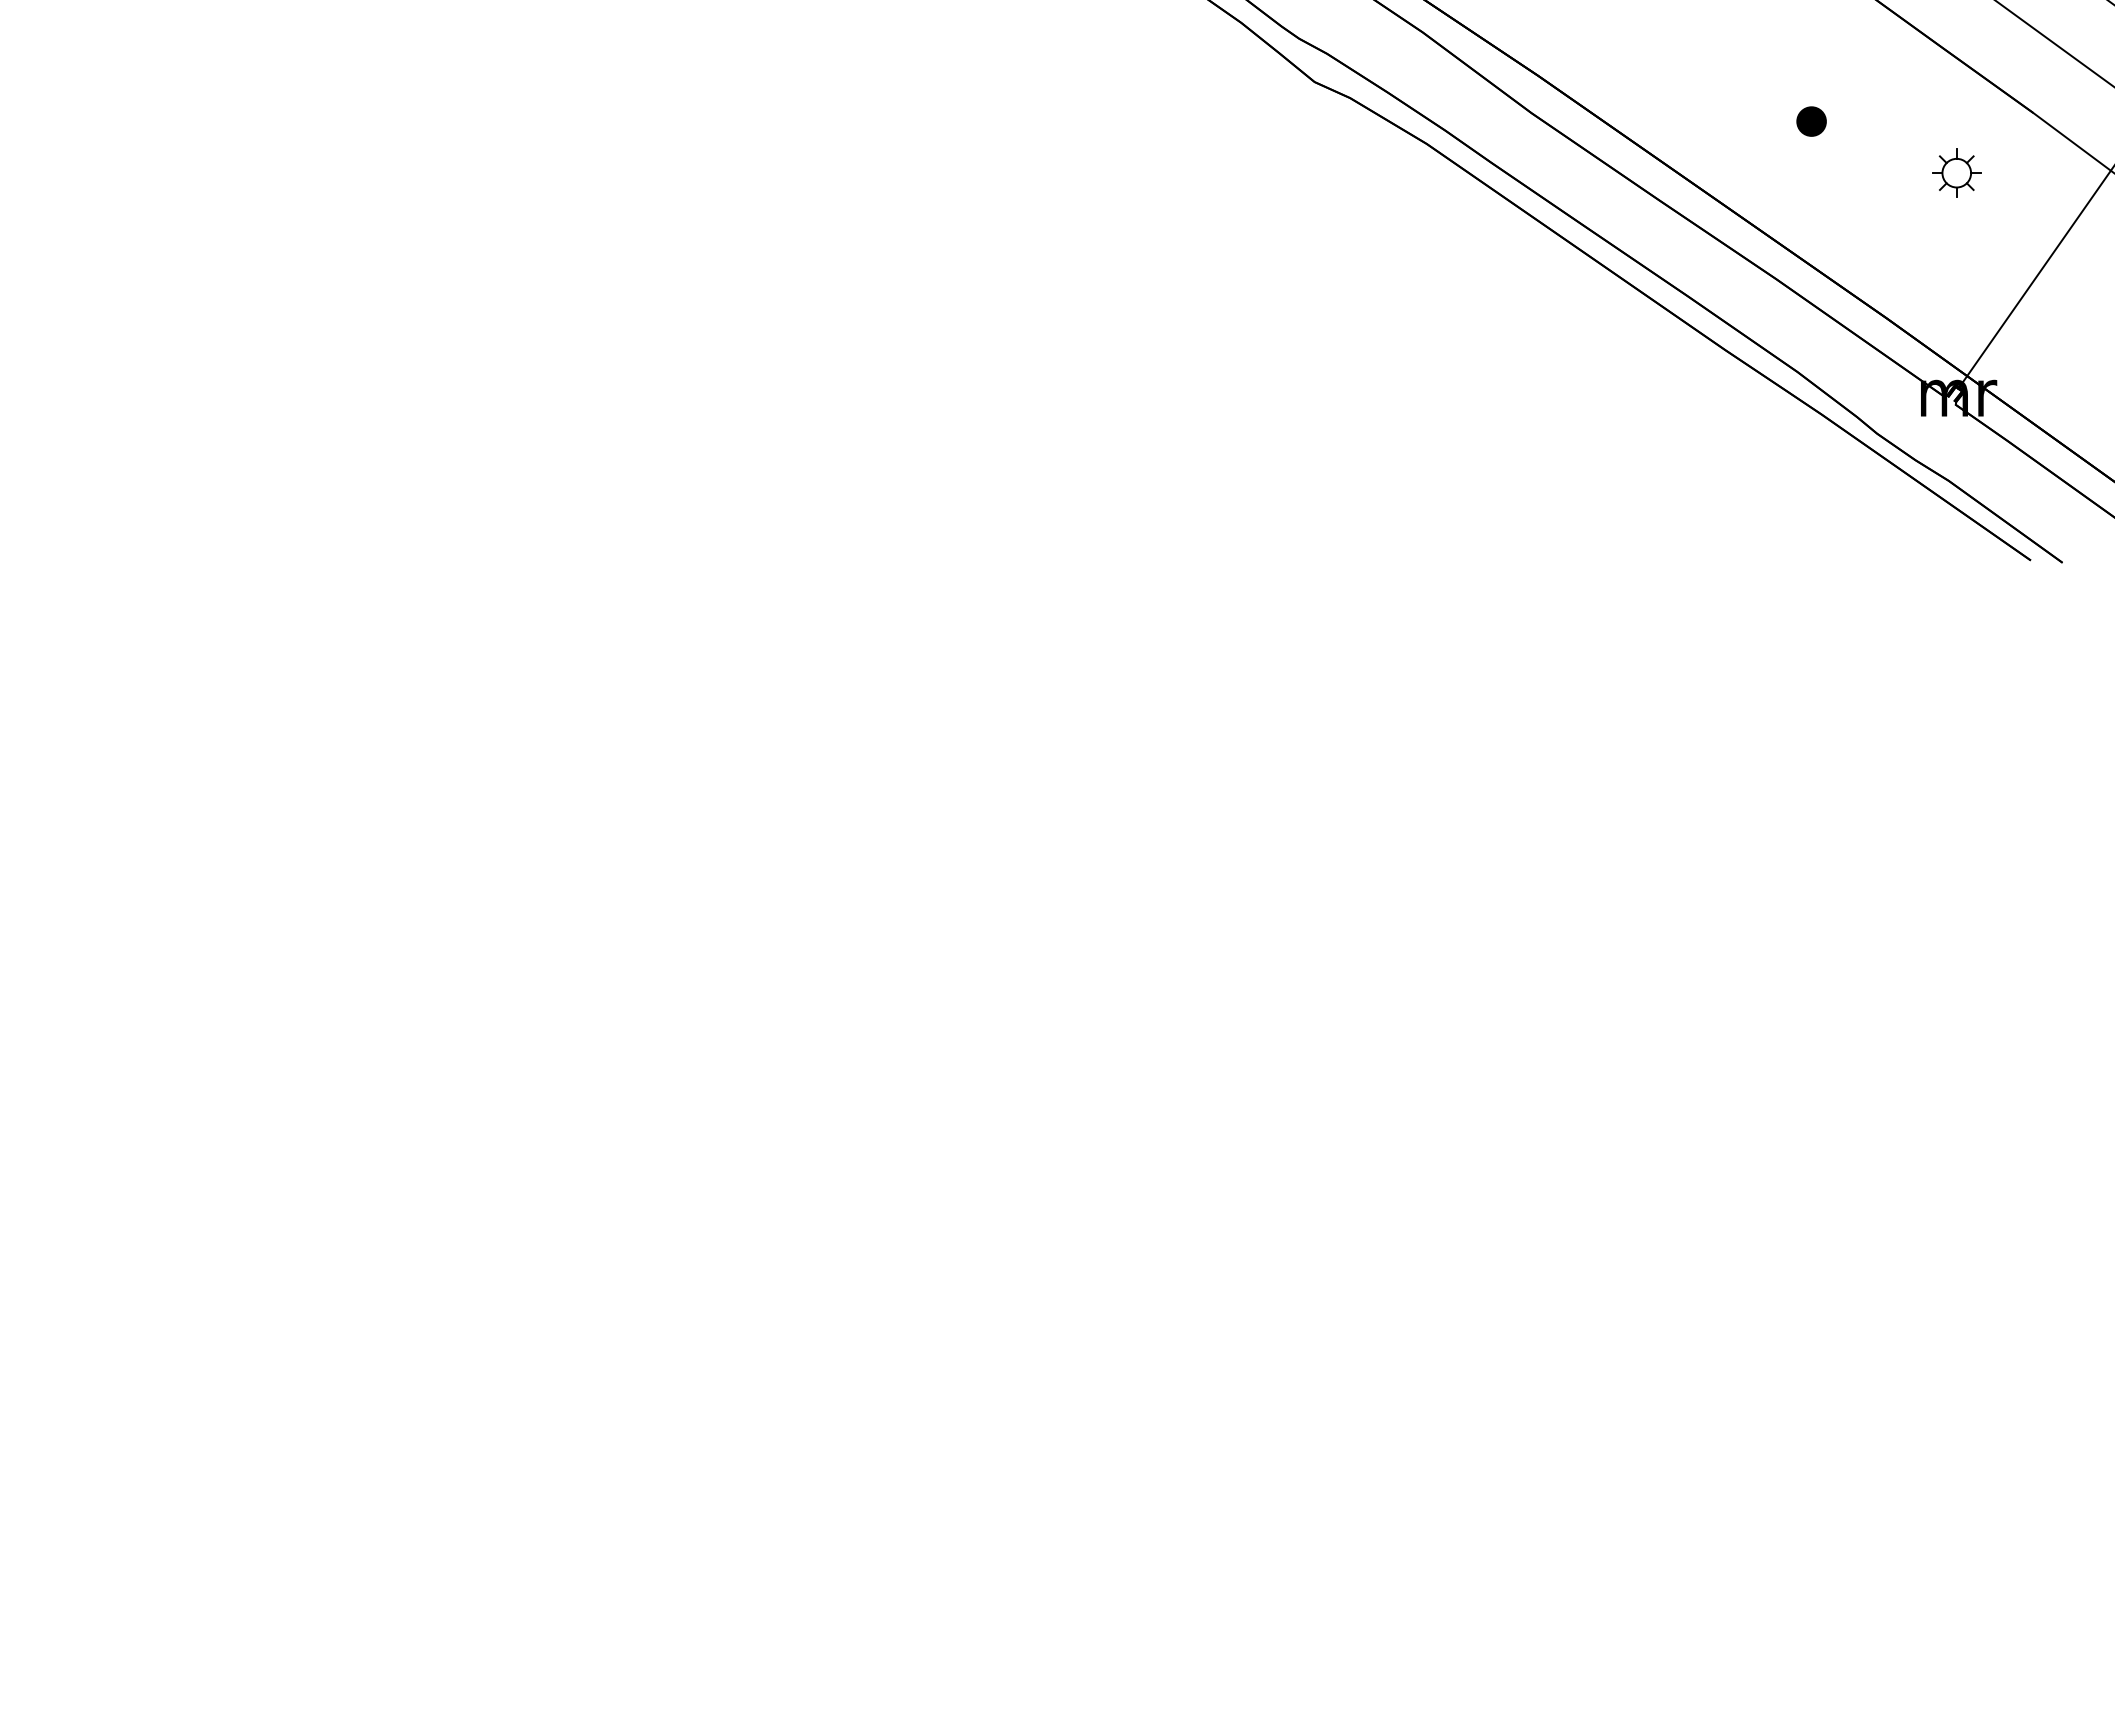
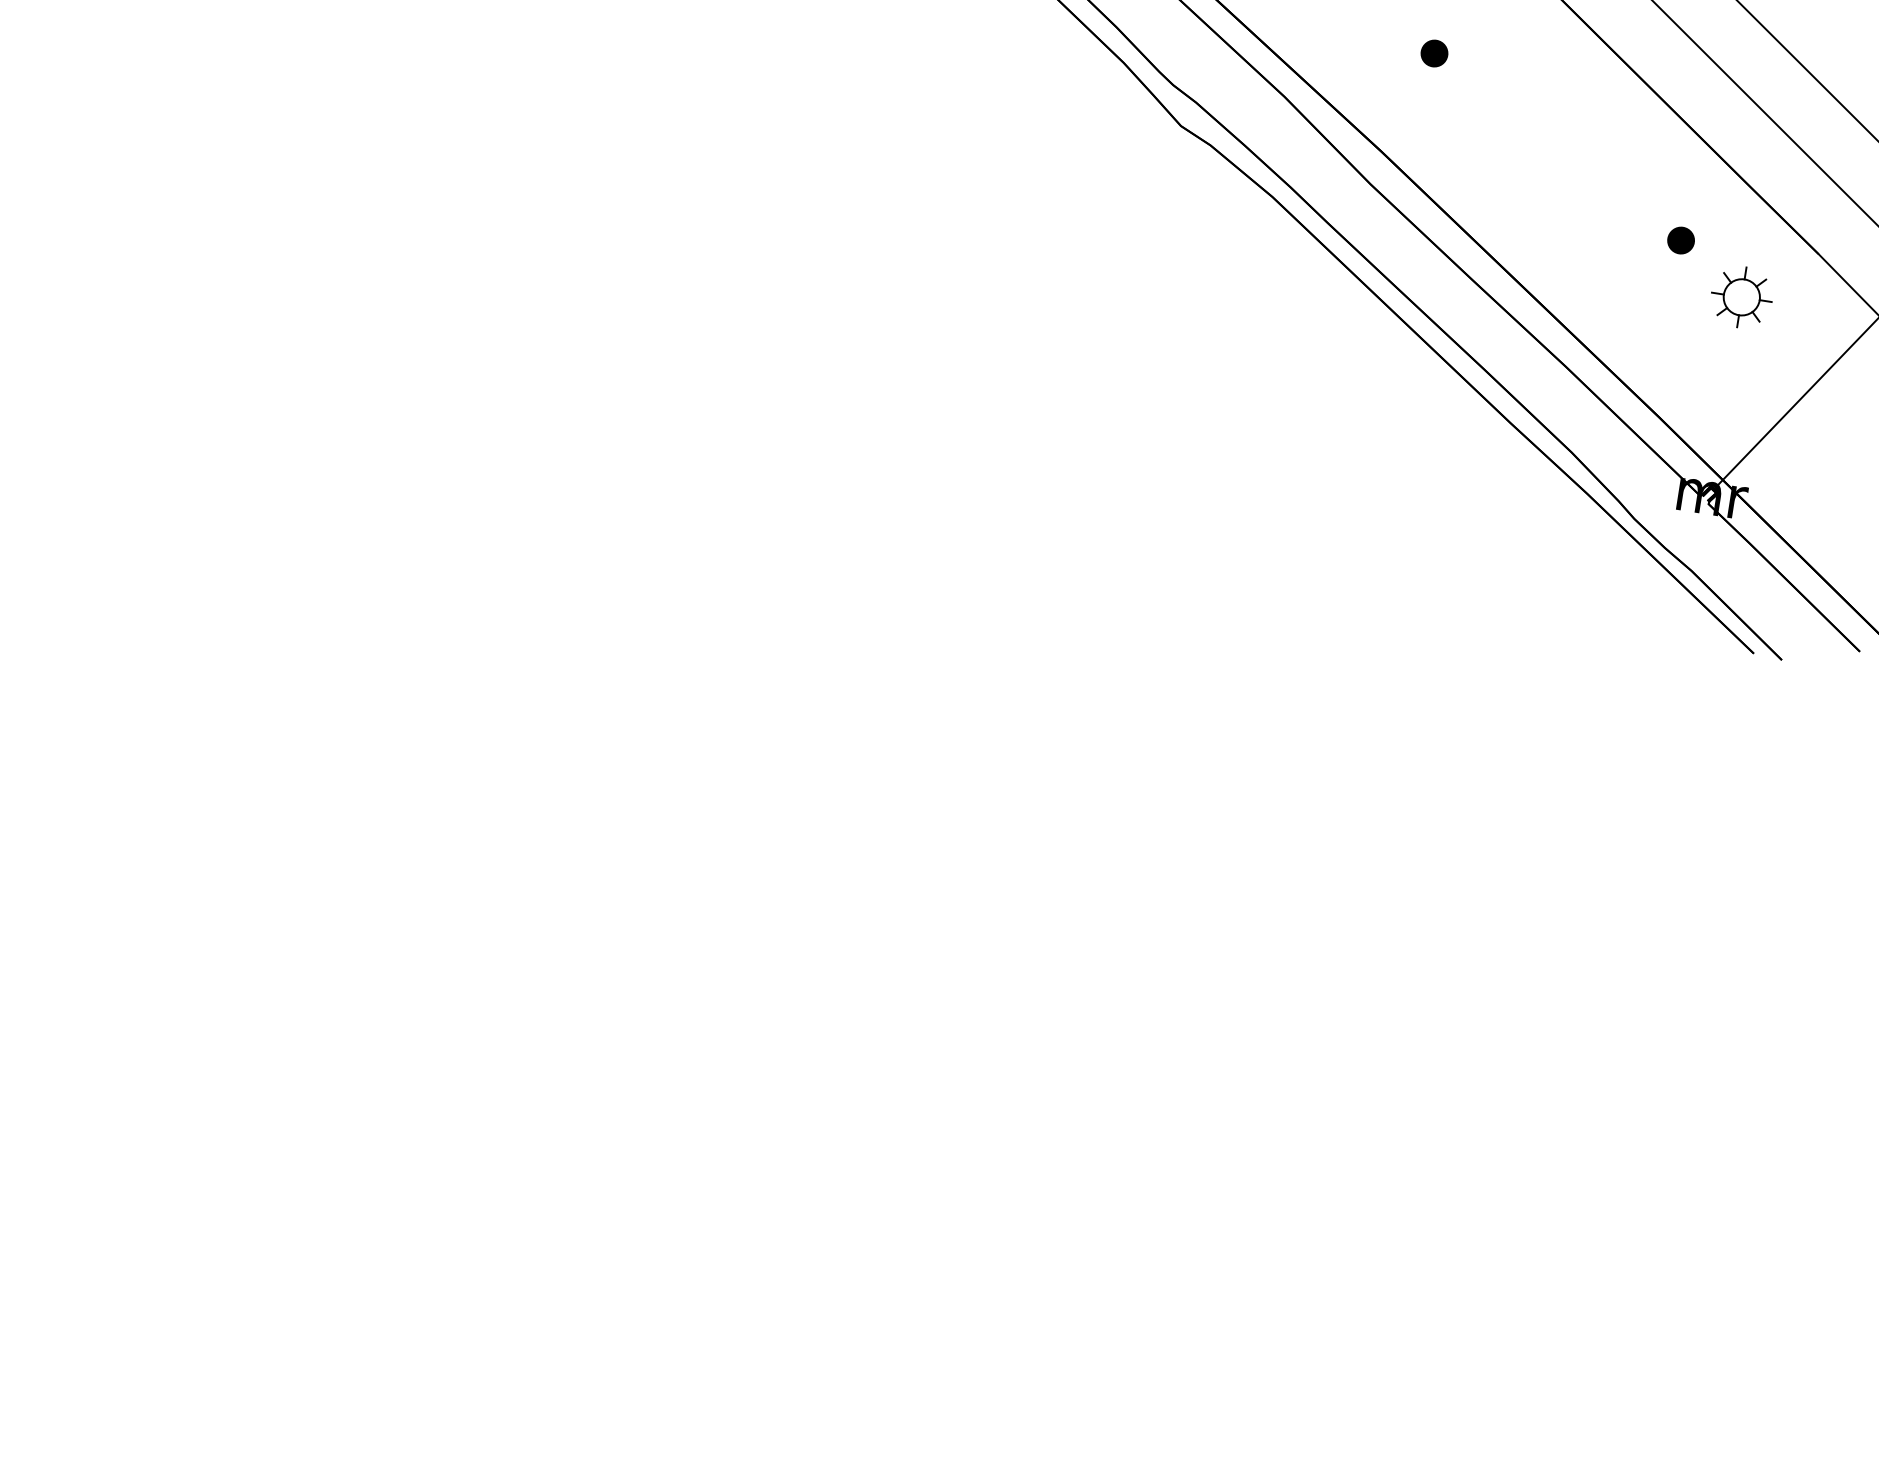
part: (1811, 121) -> (1681, 240), moved
part: (1956, 172) -> (1741, 296), size x1.4

